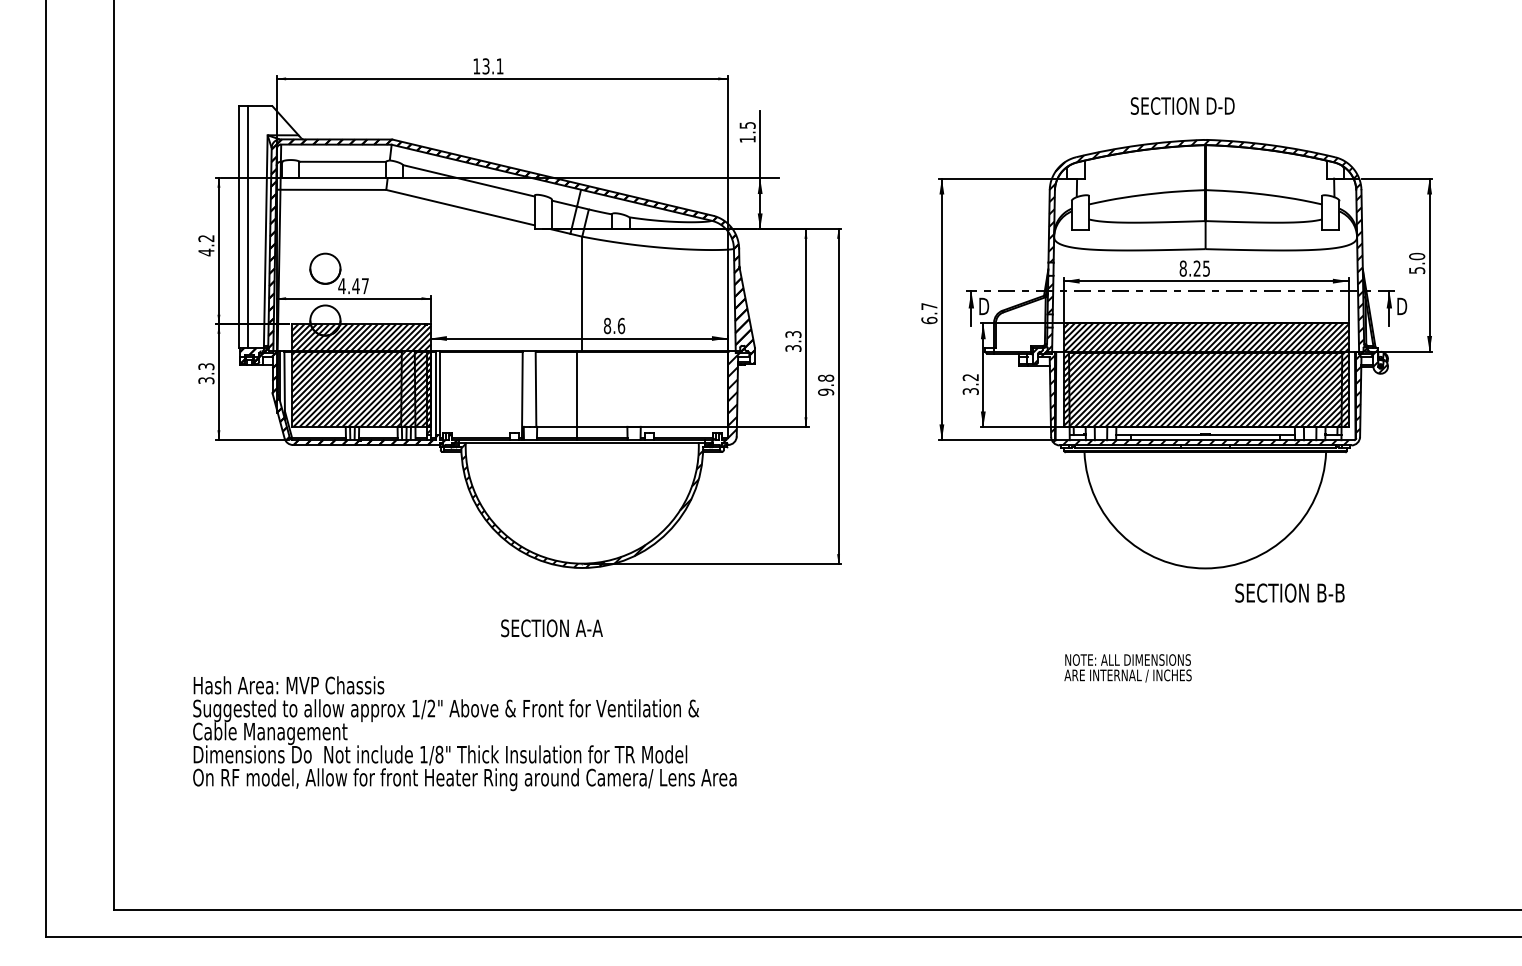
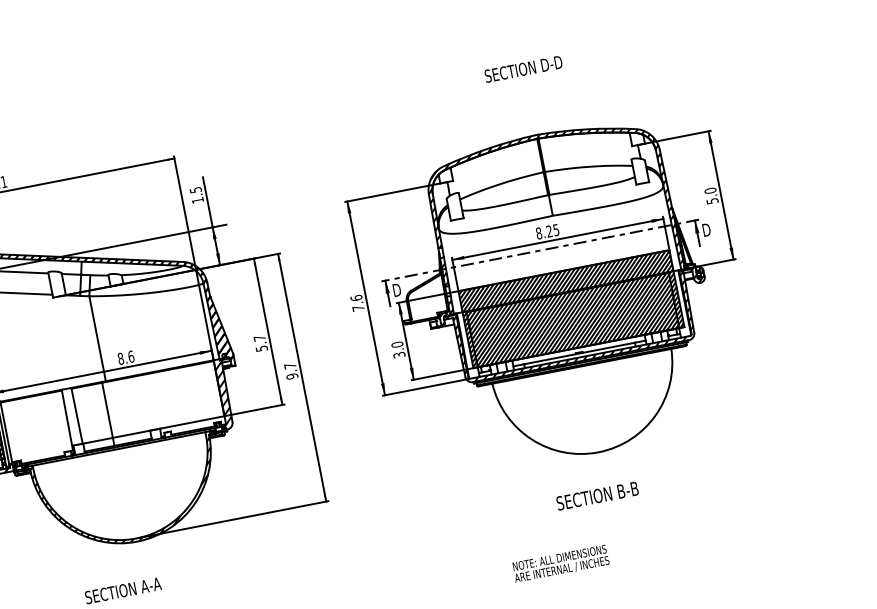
text: (1182, 105) -> (523, 68), moved
text: (929, 313) -> (357, 303), 6.7 -> 7.6
text: (793, 341) -> (260, 343), 3.3 -> 5.7
text: (826, 377) -> (290, 365), 9.8 -> 9.7
text: (970, 377) -> (397, 344), 3.2 -> 3.0
text: (1289, 592) -> (597, 495), moved
text: (1127, 668) -> (560, 564), moved

